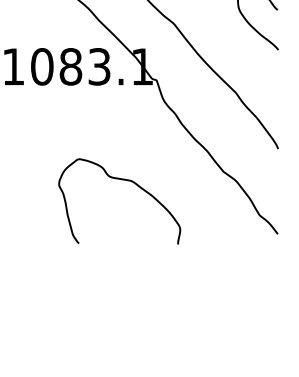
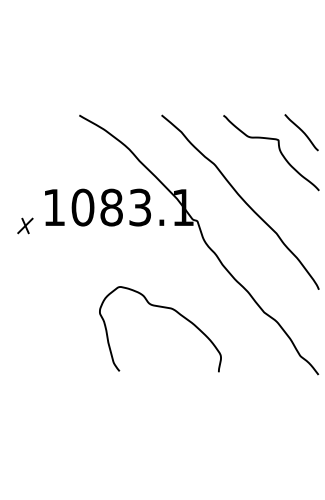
curve: (122, 180) -> (163, 308), moved

